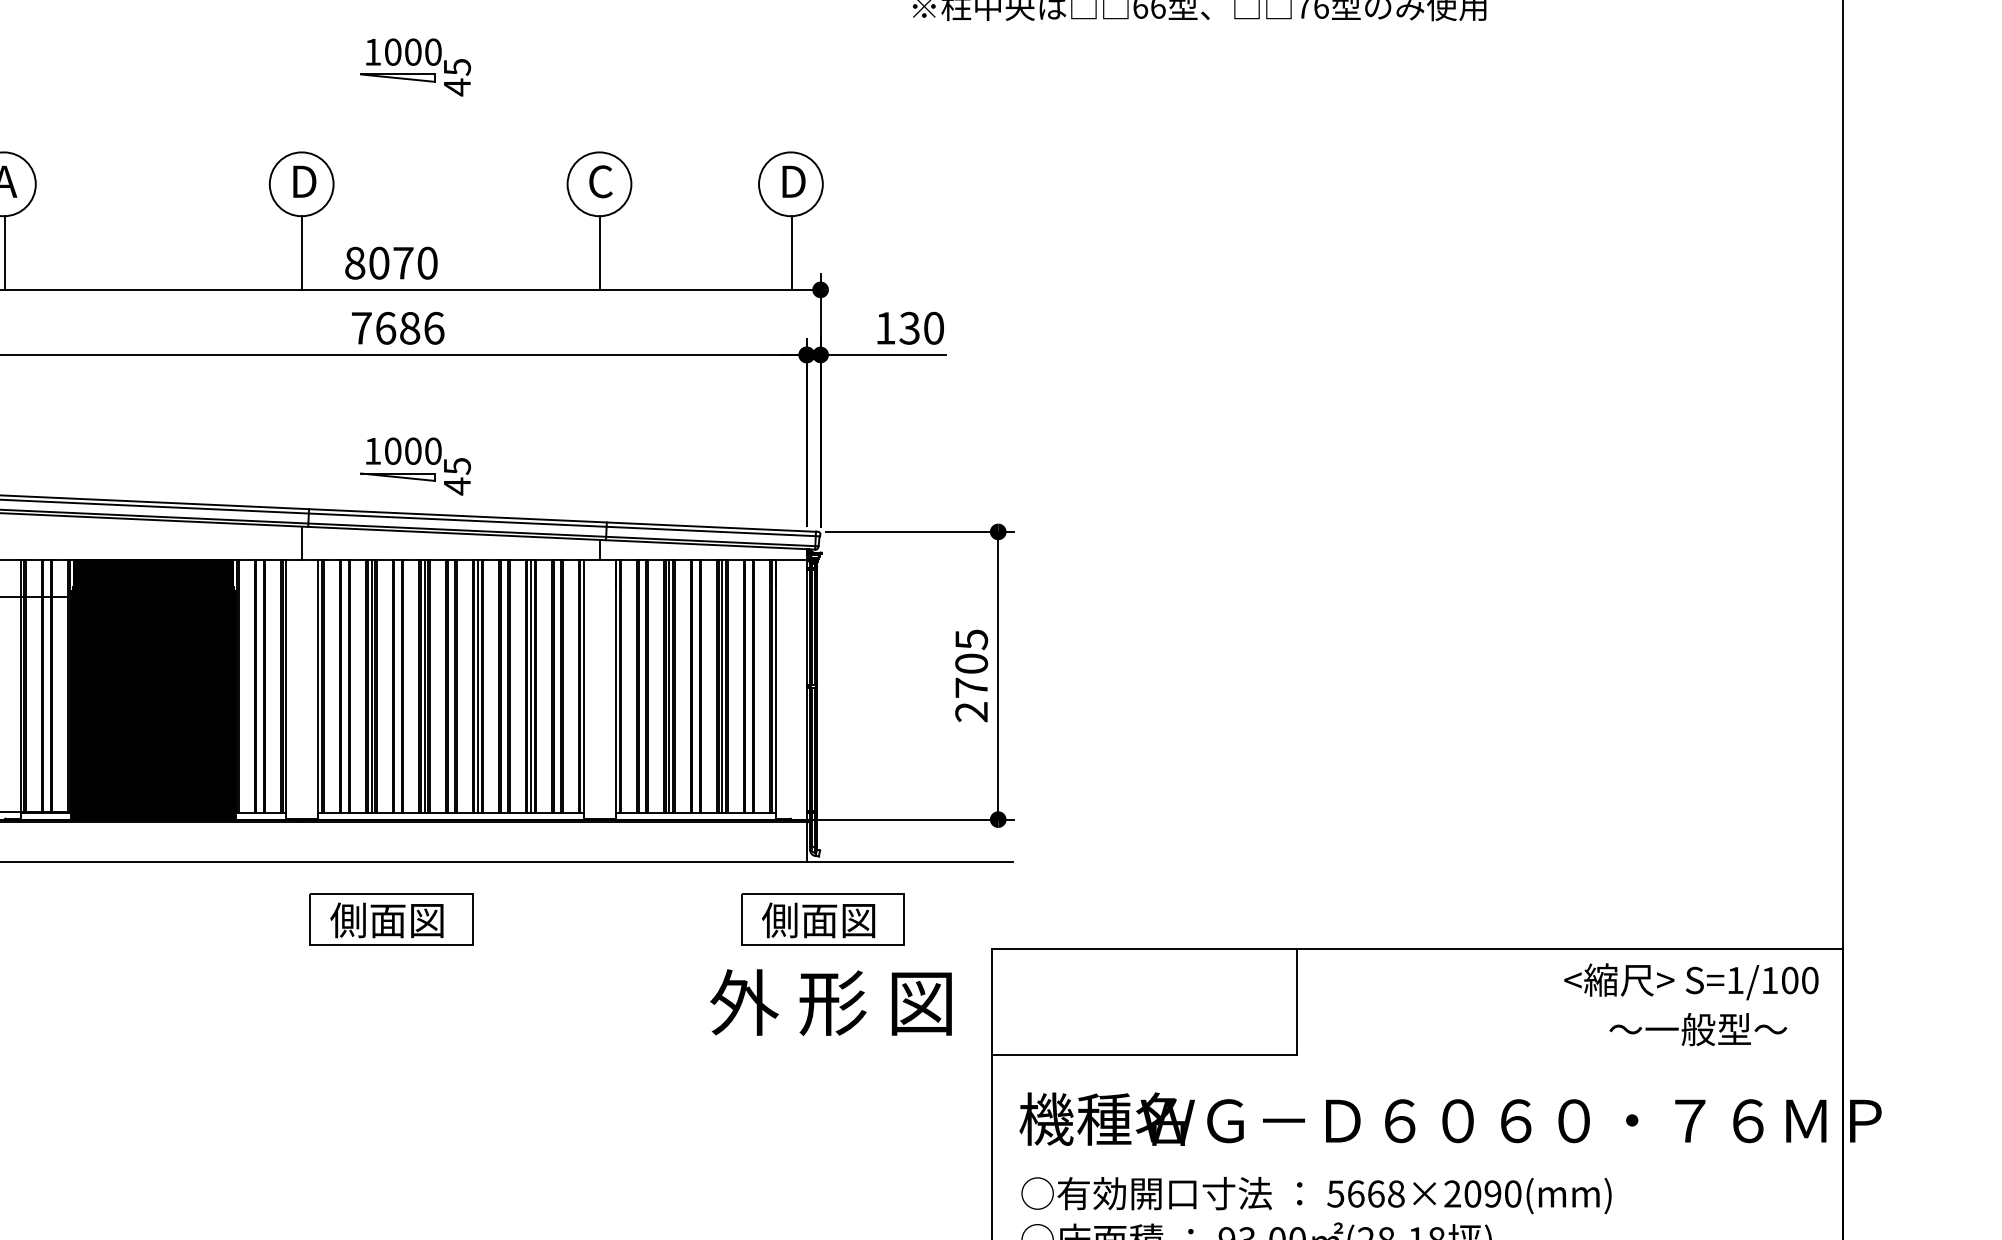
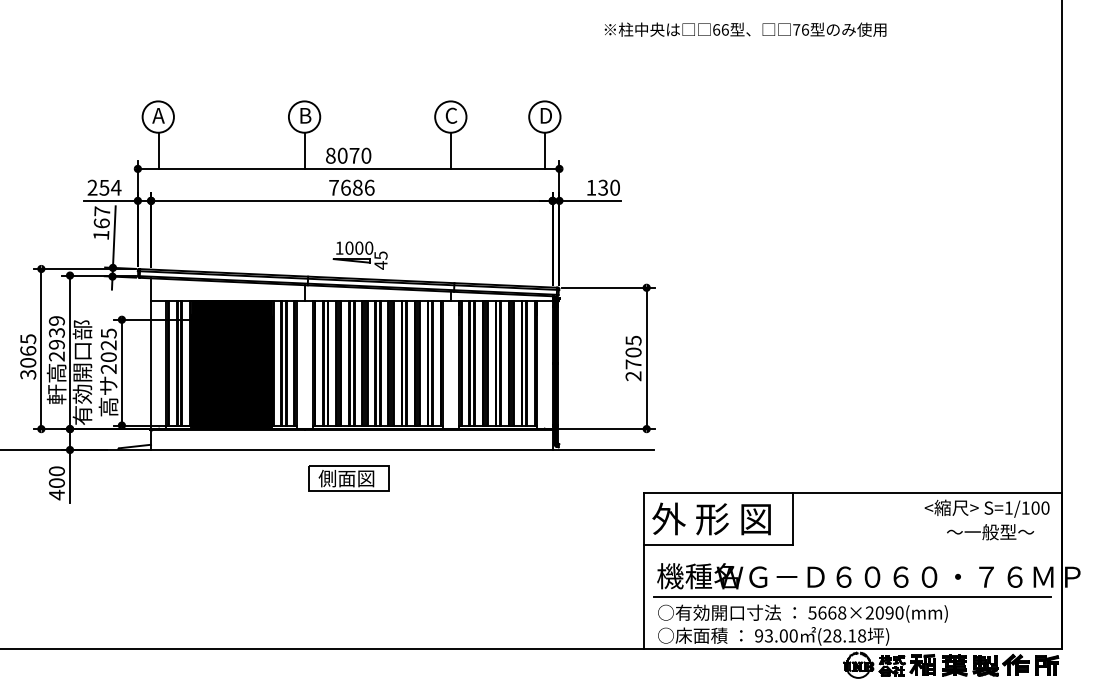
part: (413, 67) -> (359, 59), removed
text: (305, 181) -> (306, 115), D -> B
part: (822, 920) -> (560, 478), removed
text: (830, 1001) -> (711, 518), moved
line: (1417, 1162) -> (852, 597), added

